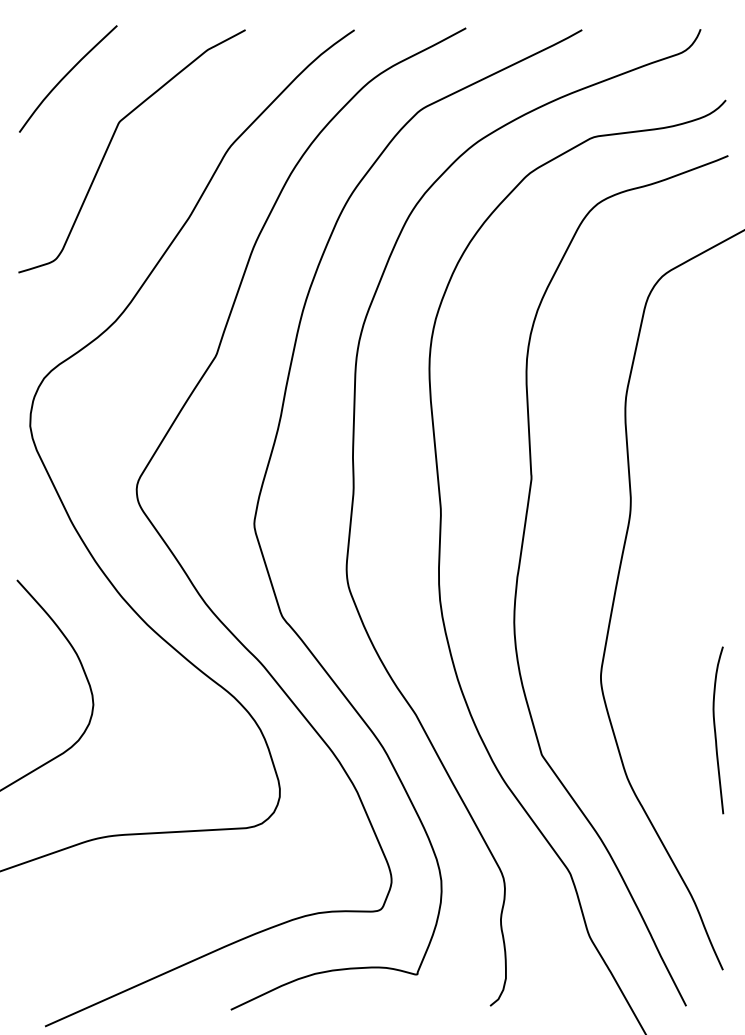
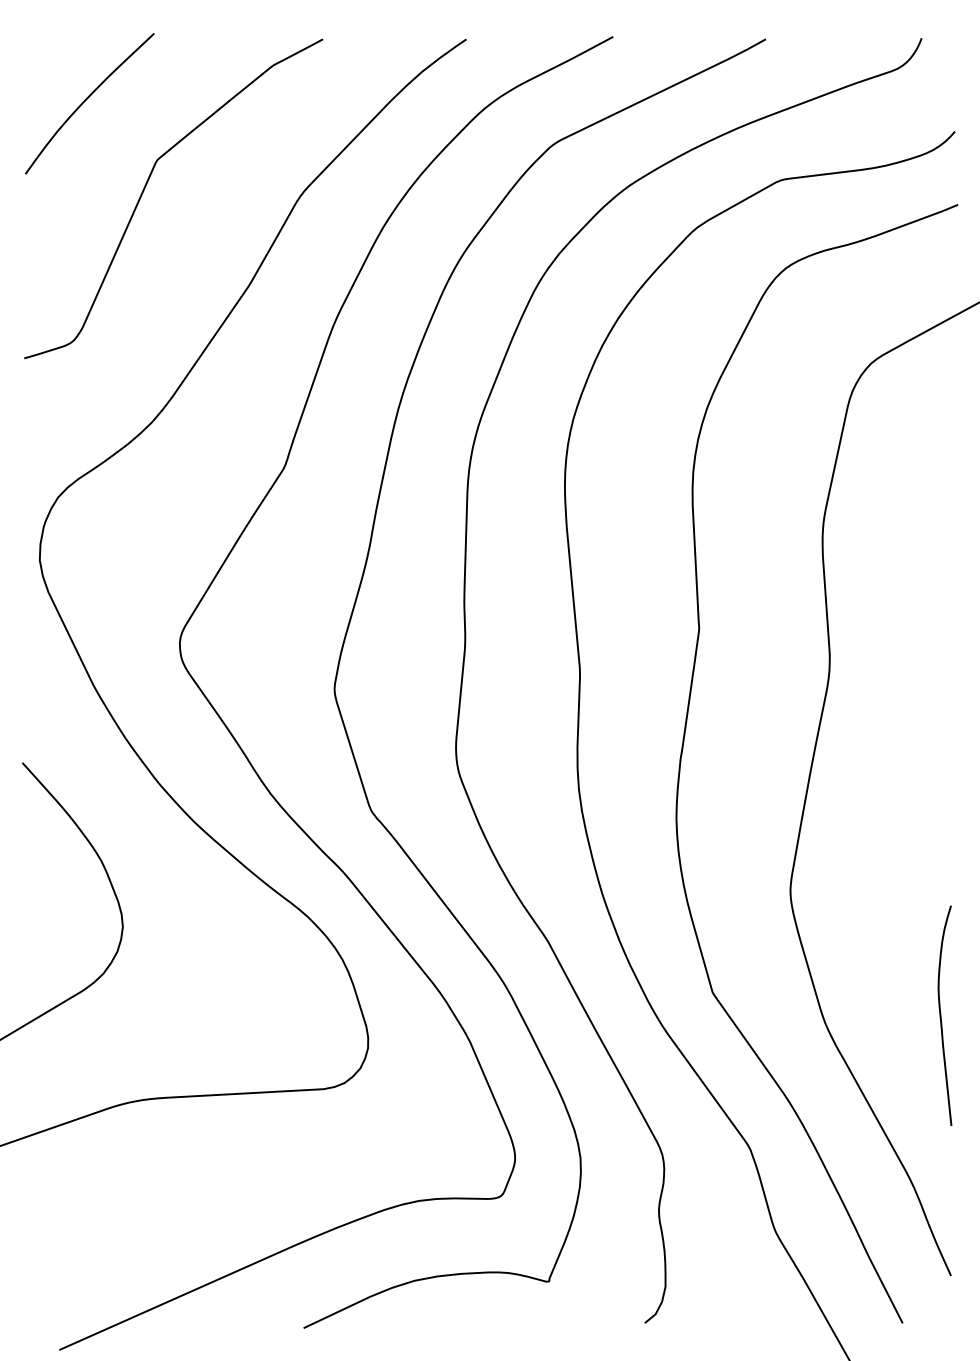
curve: (716, 732) -> (942, 1018), moved

